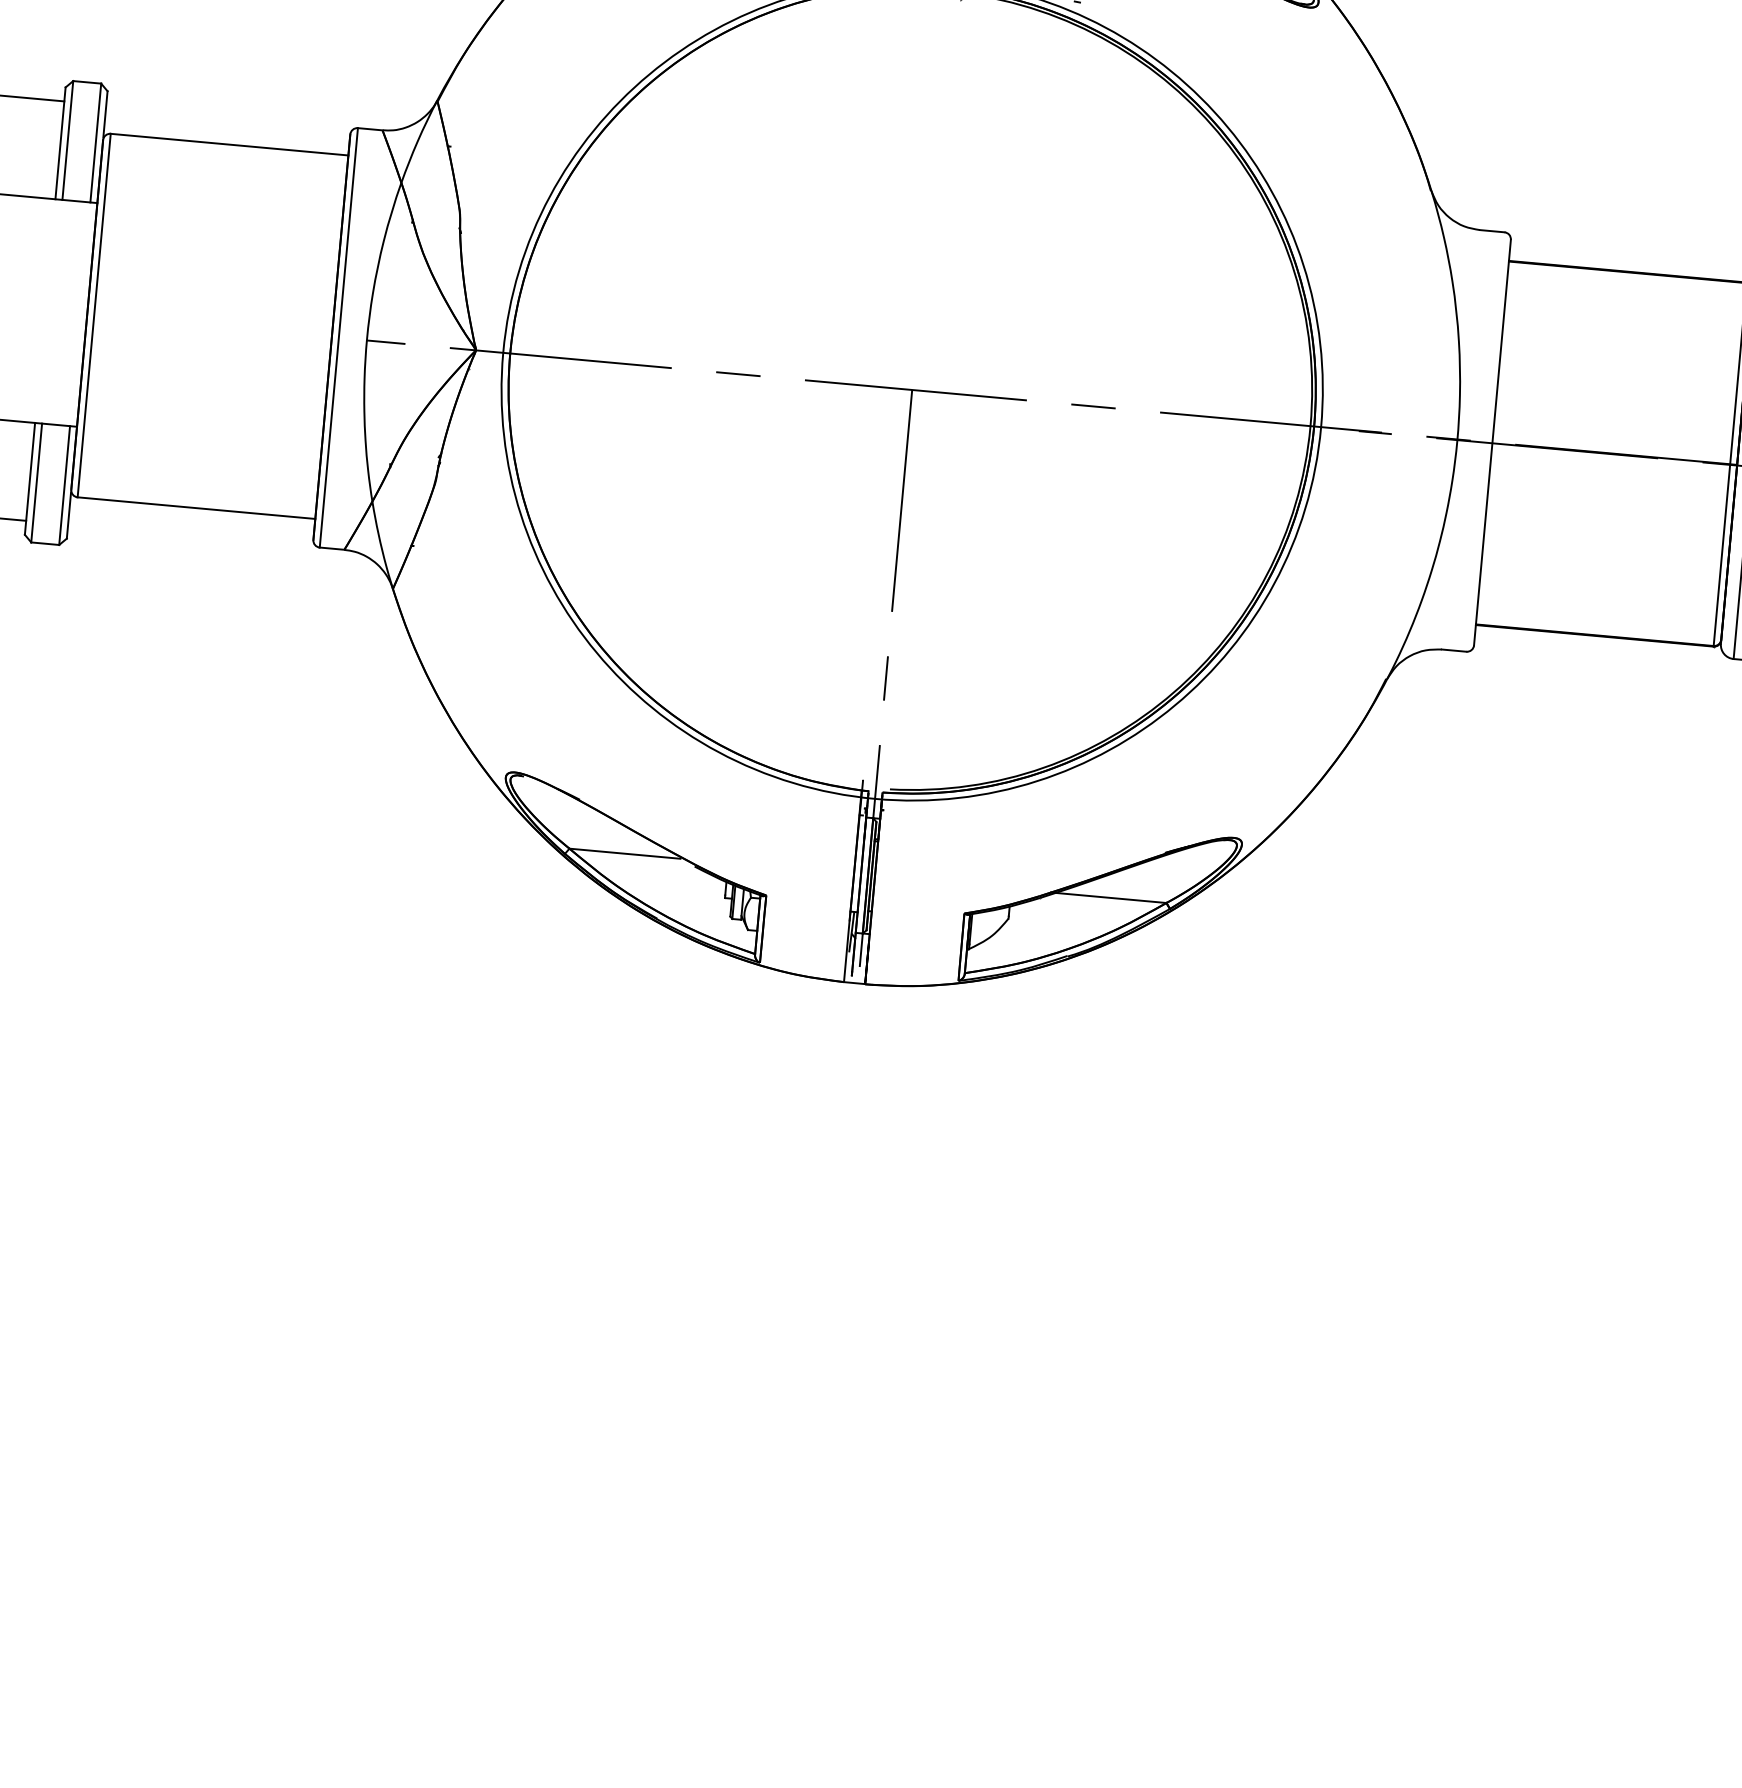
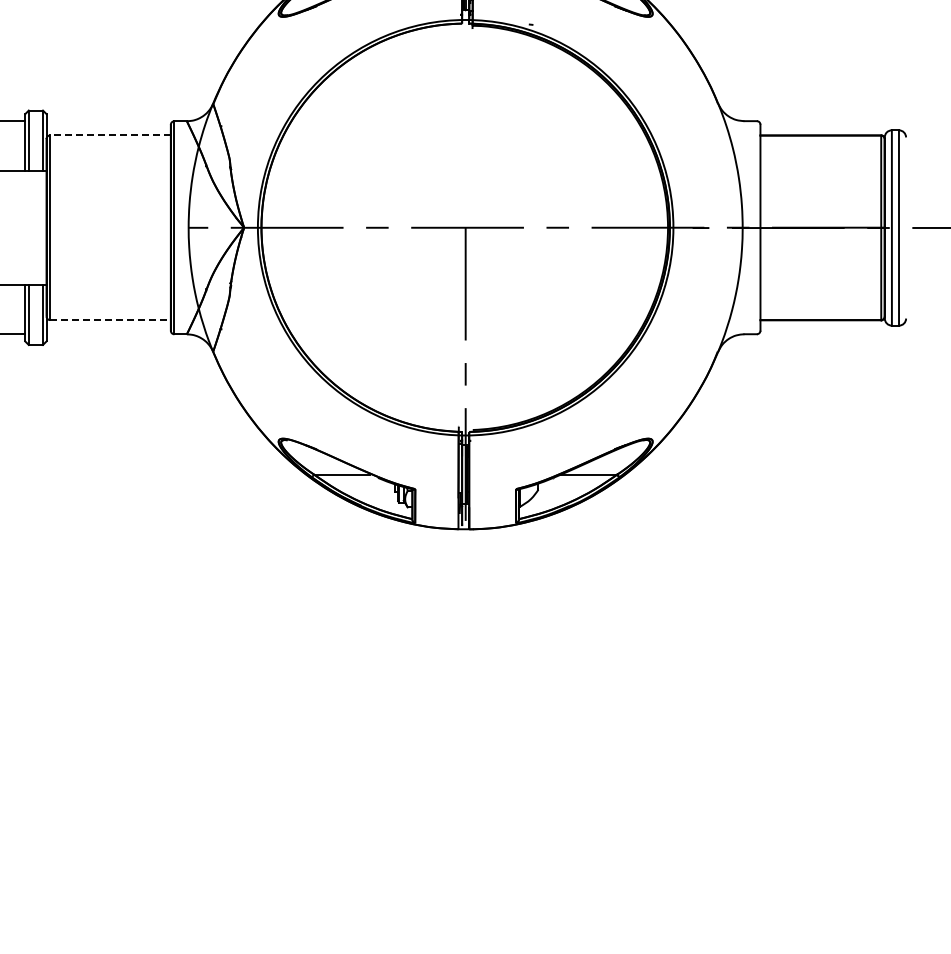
line: (227, 144) -> (109, 135), solid -> dashed
line: (196, 508) -> (110, 320), solid -> dashed

